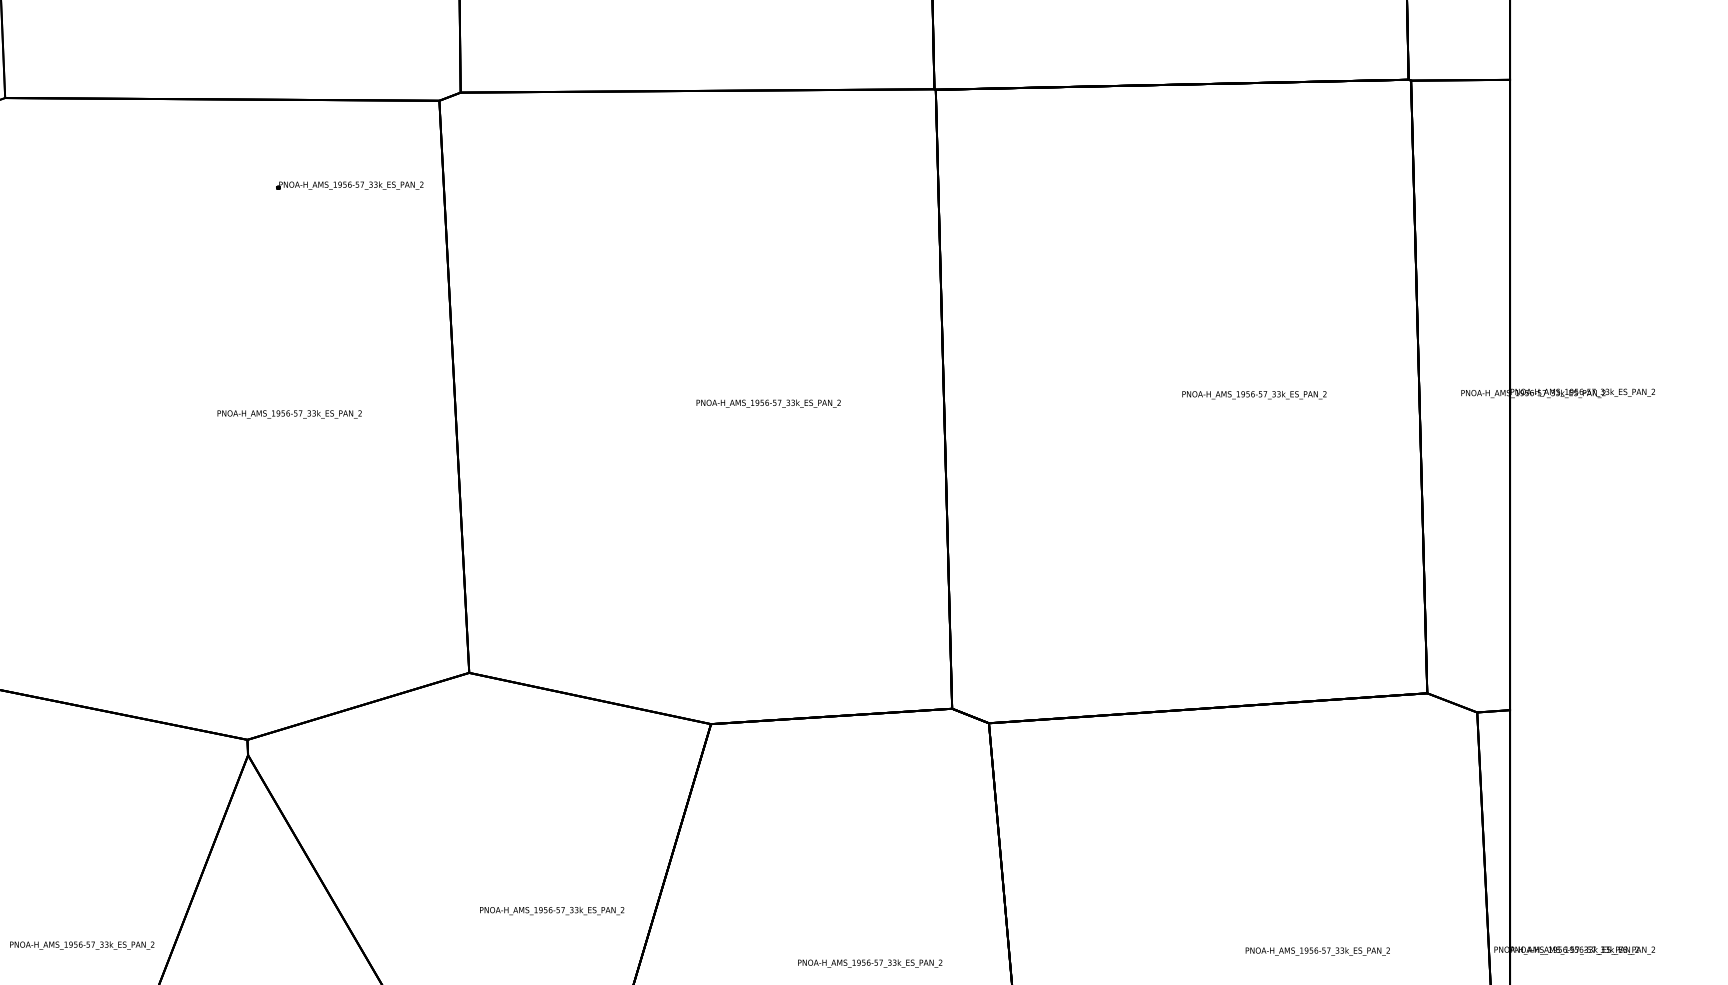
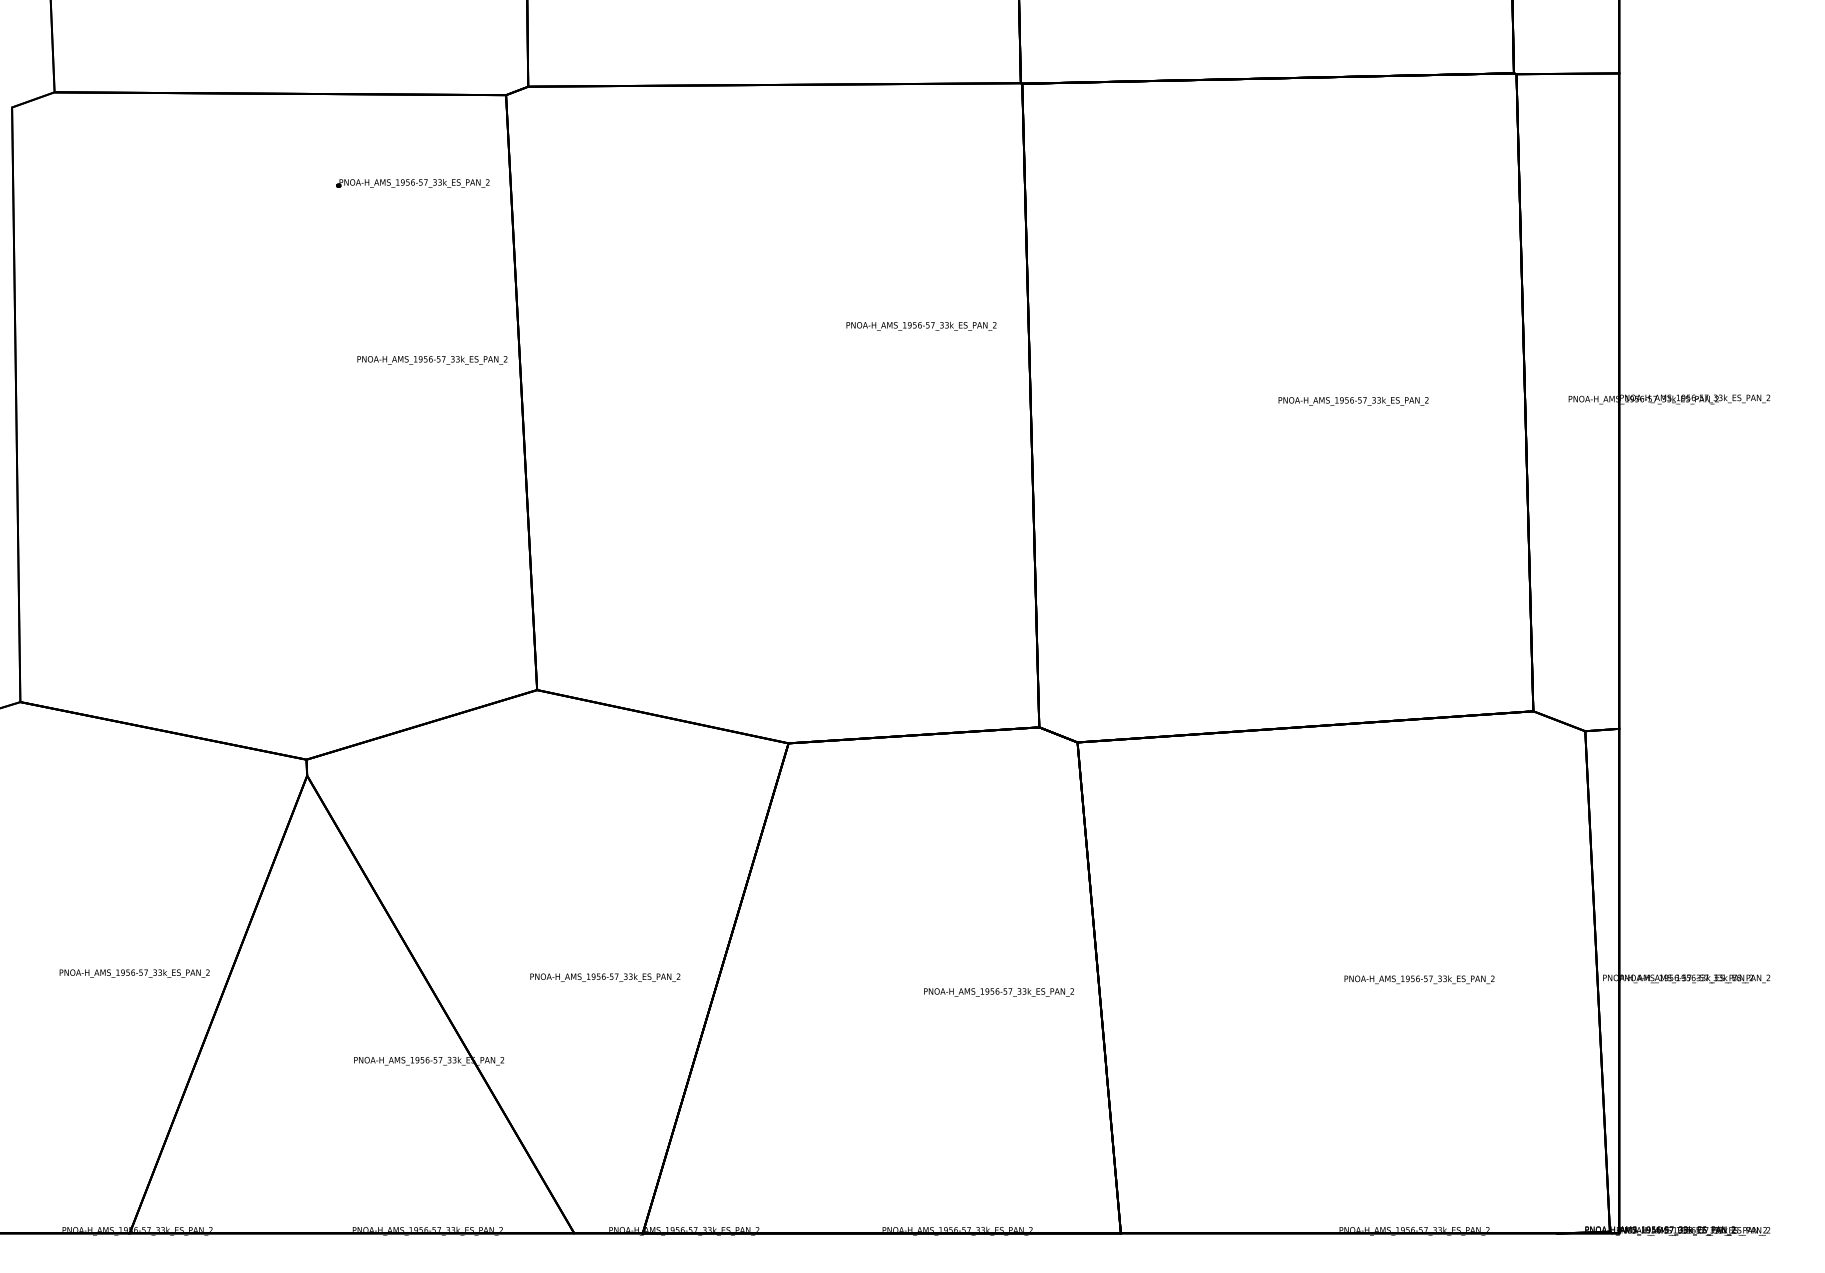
text: (768, 403) -> (921, 325), moved
text: (289, 413) -> (432, 359), moved
text: (552, 910) -> (605, 977), moved
text: (869, 963) -> (998, 992), moved

